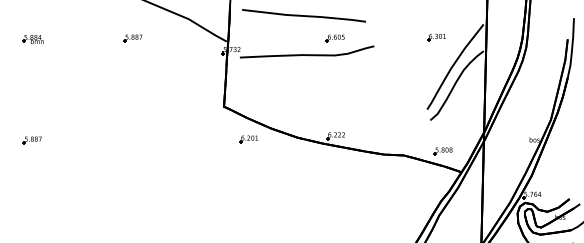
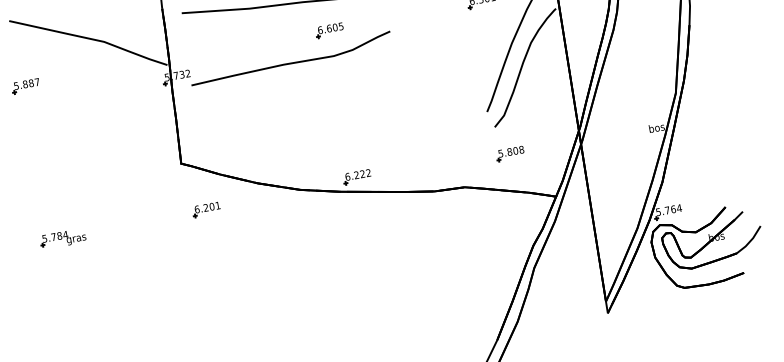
part: (248, 139) -> (206, 209), moved
part: (138, 141) -> (62, 239), added
part: (442, 151) -> (509, 154), moved

